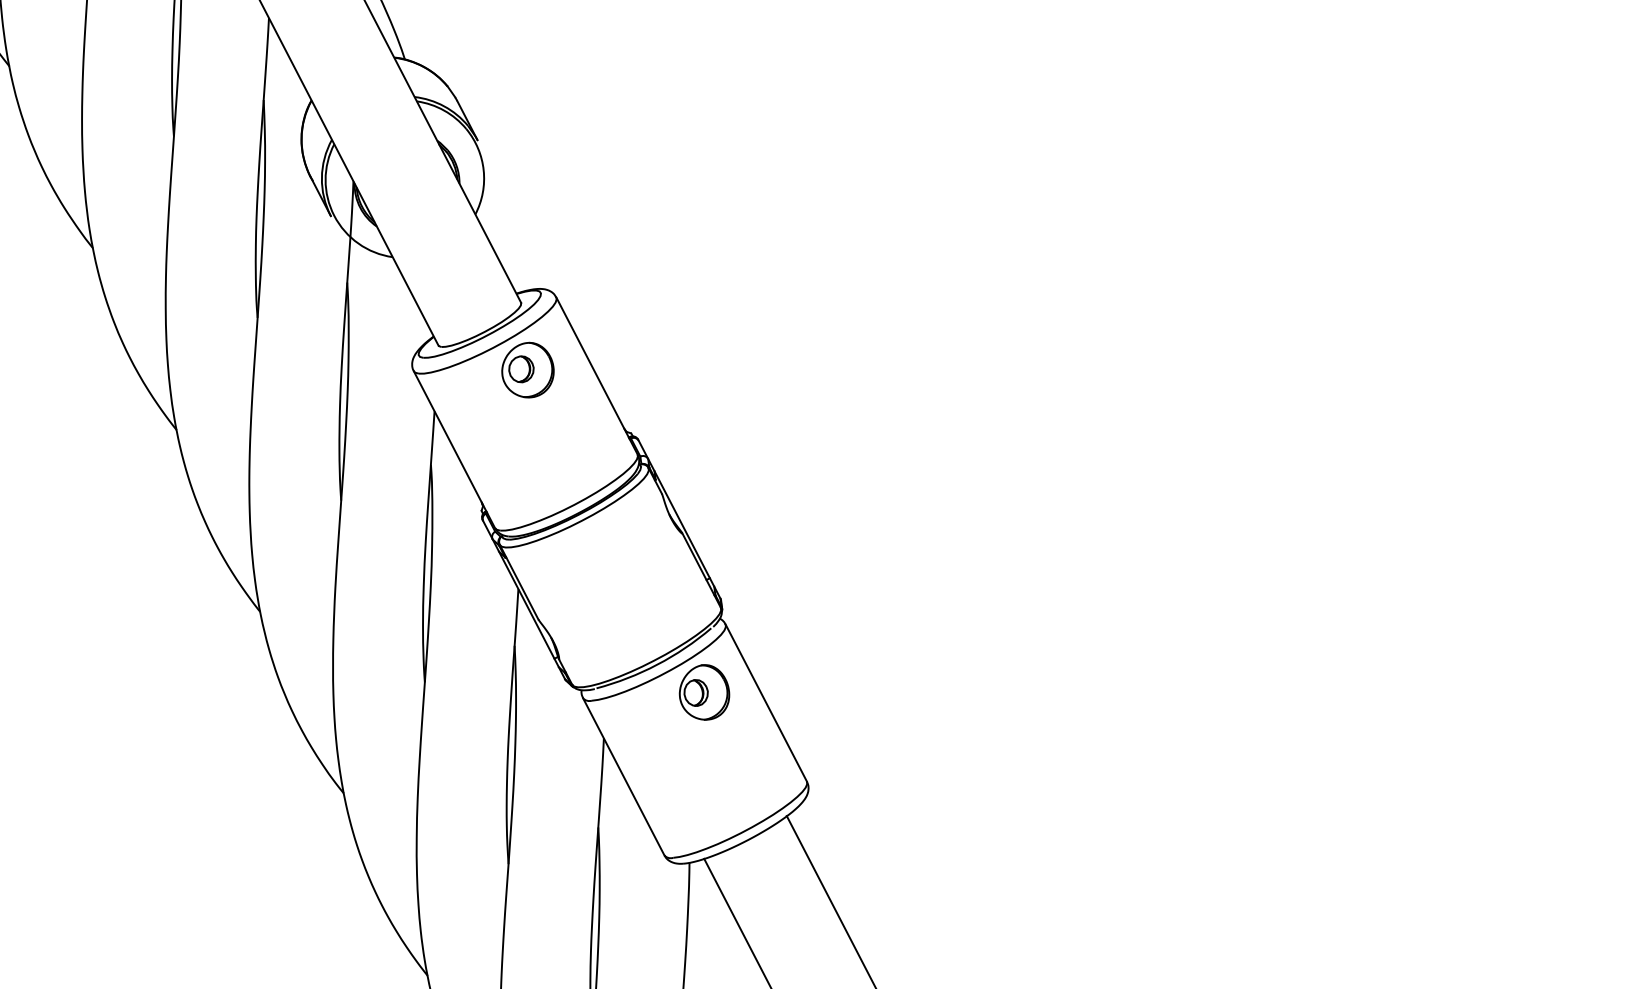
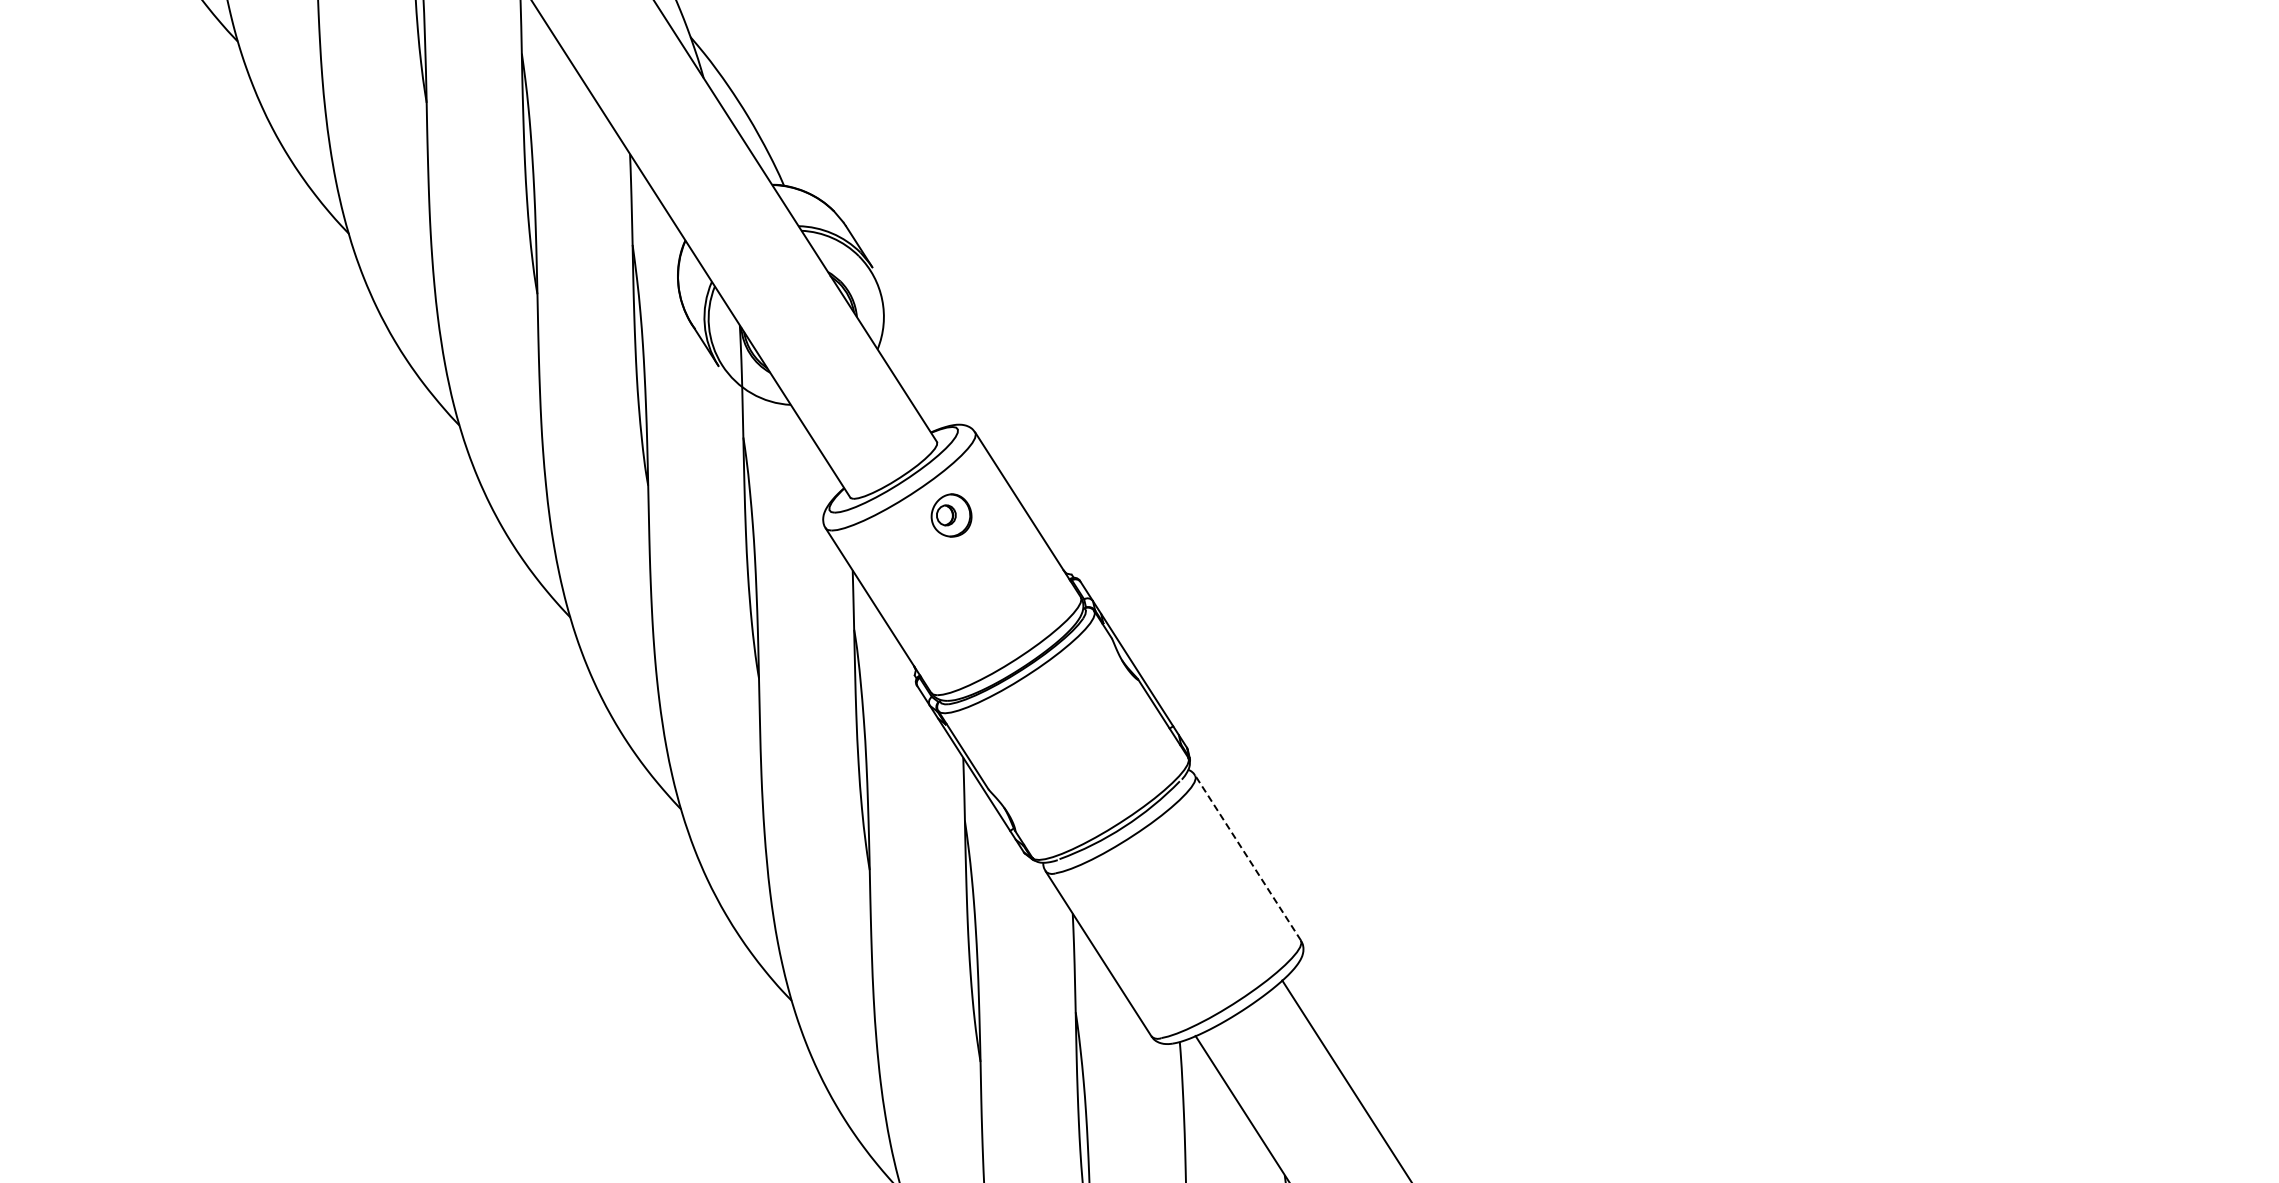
part: (528, 370) -> (951, 515), size x0.7
part: (704, 692) -> (1178, 852), removed
line: (766, 703) -> (1248, 858), solid -> dashed

